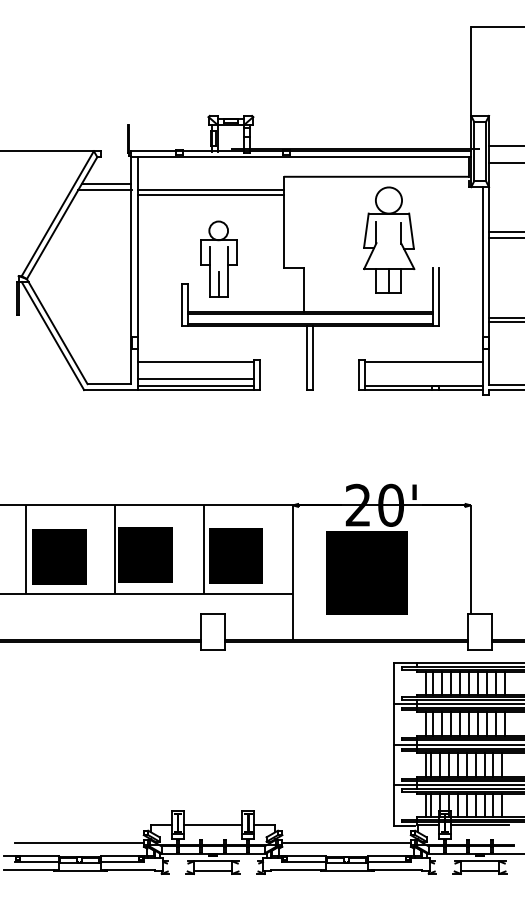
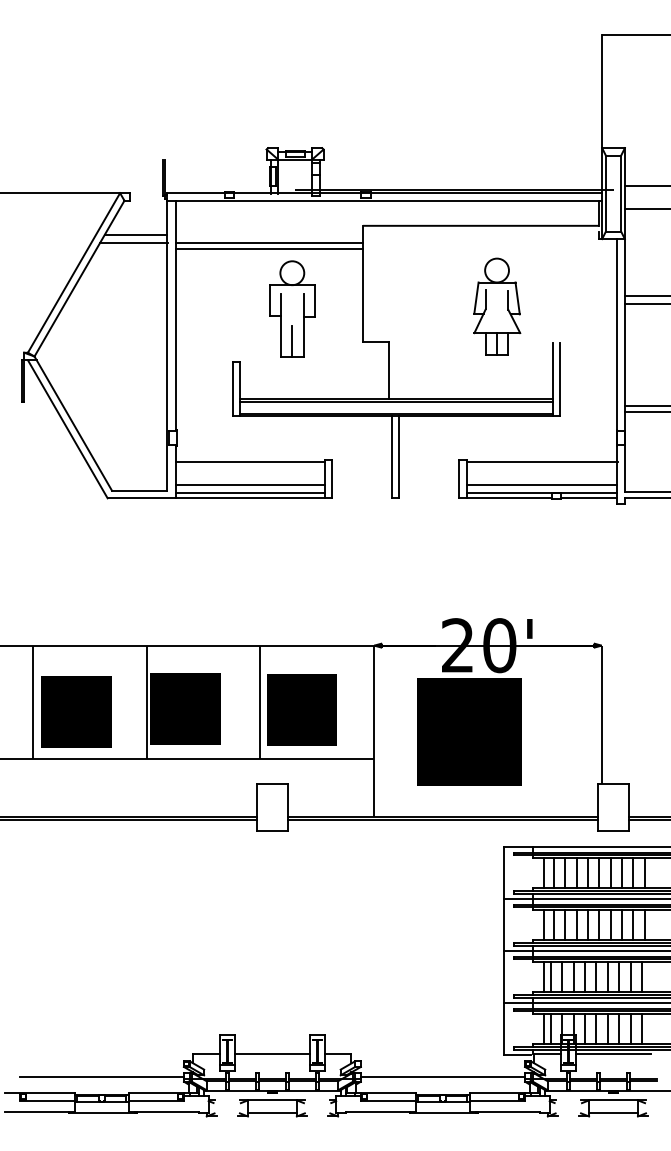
part: (388, 239) -> (496, 305), size x0.71
part: (218, 258) -> (292, 308), moved
line: (424, 379) -> (542, 484), added

